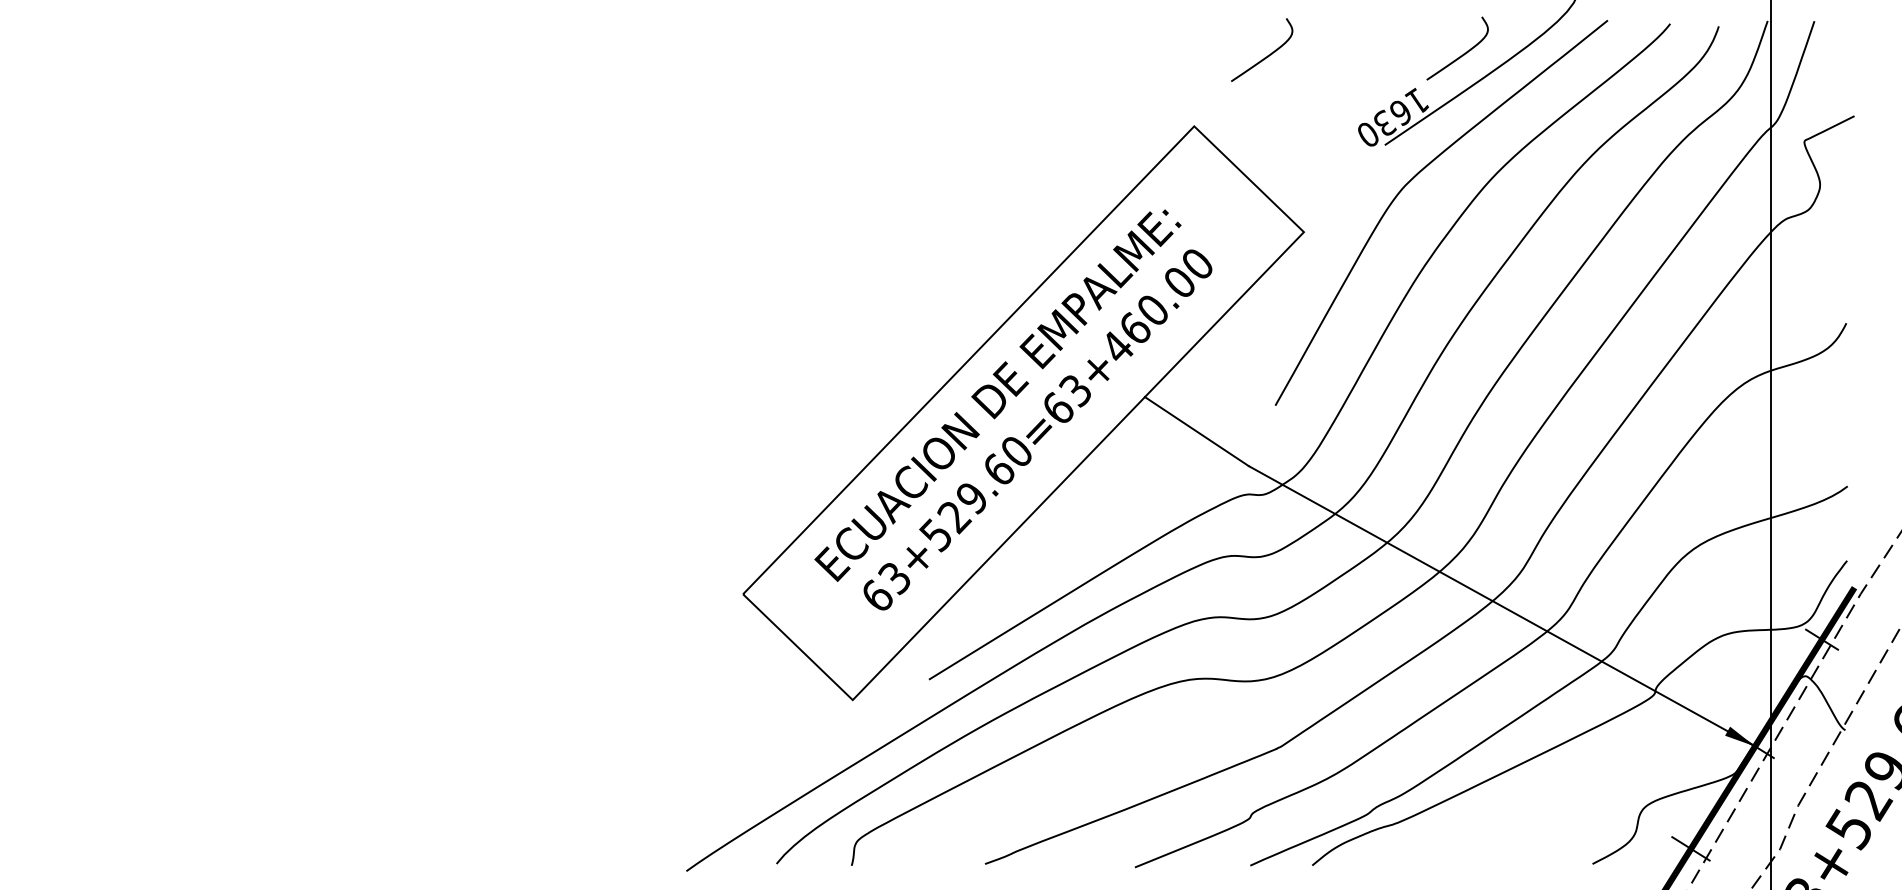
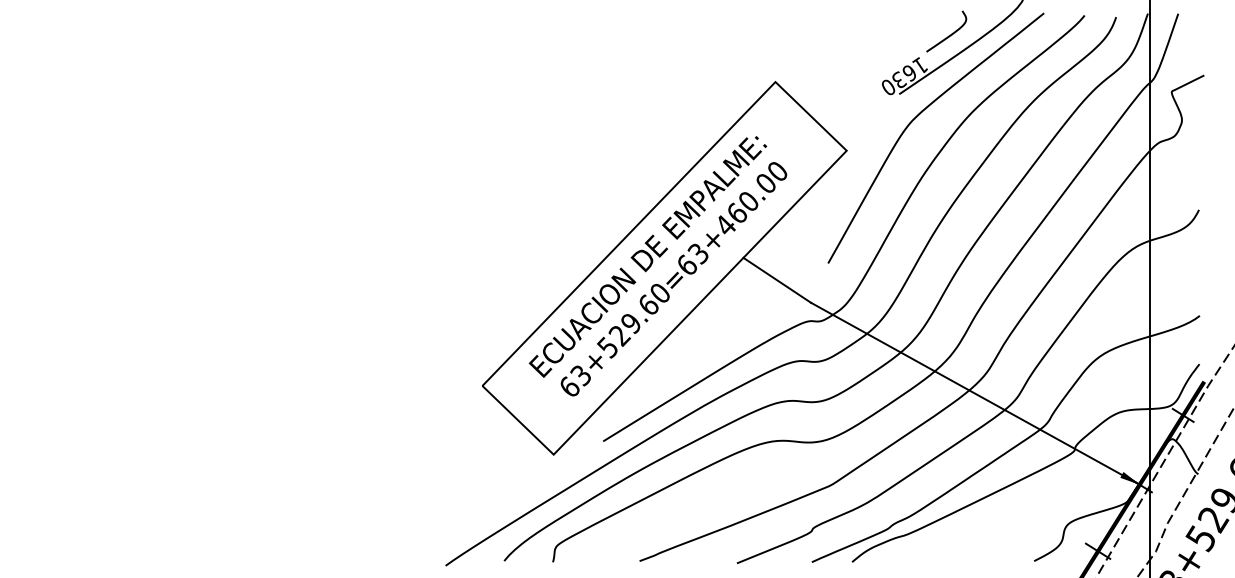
curve: (1265, 56) -> (821, 36), removed

